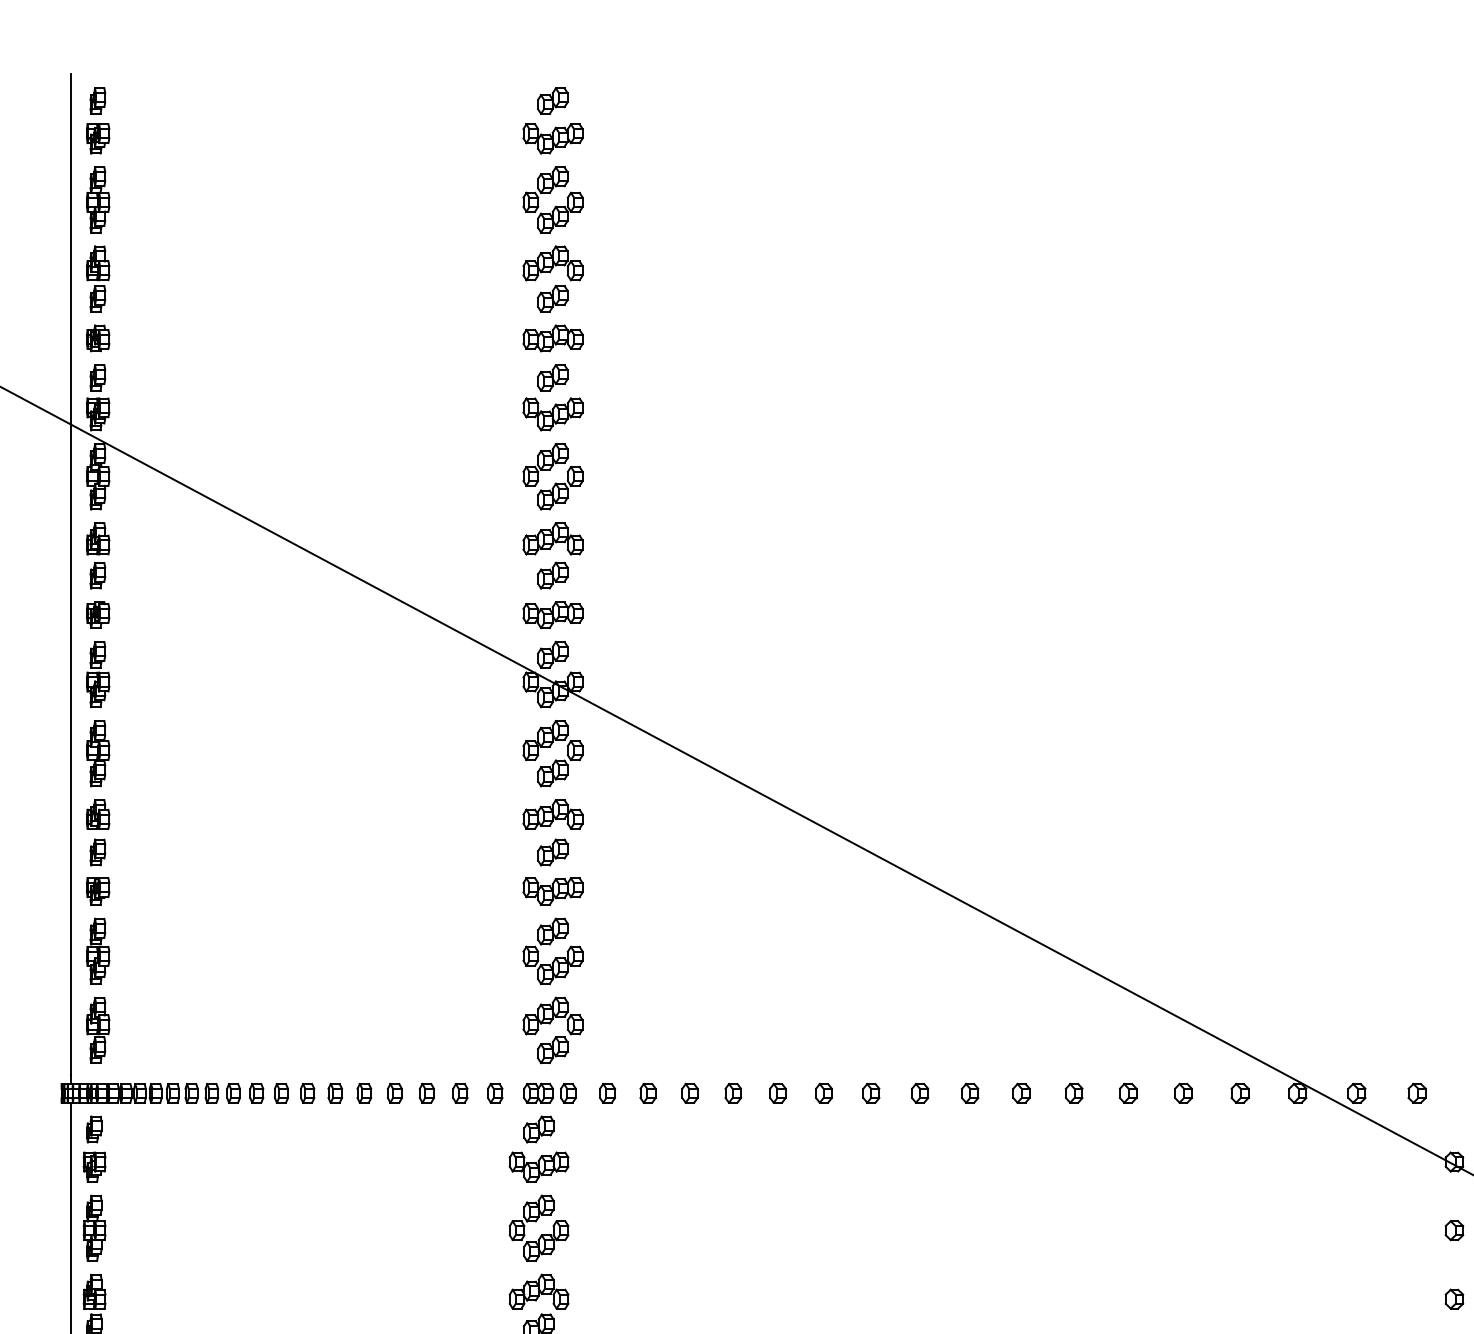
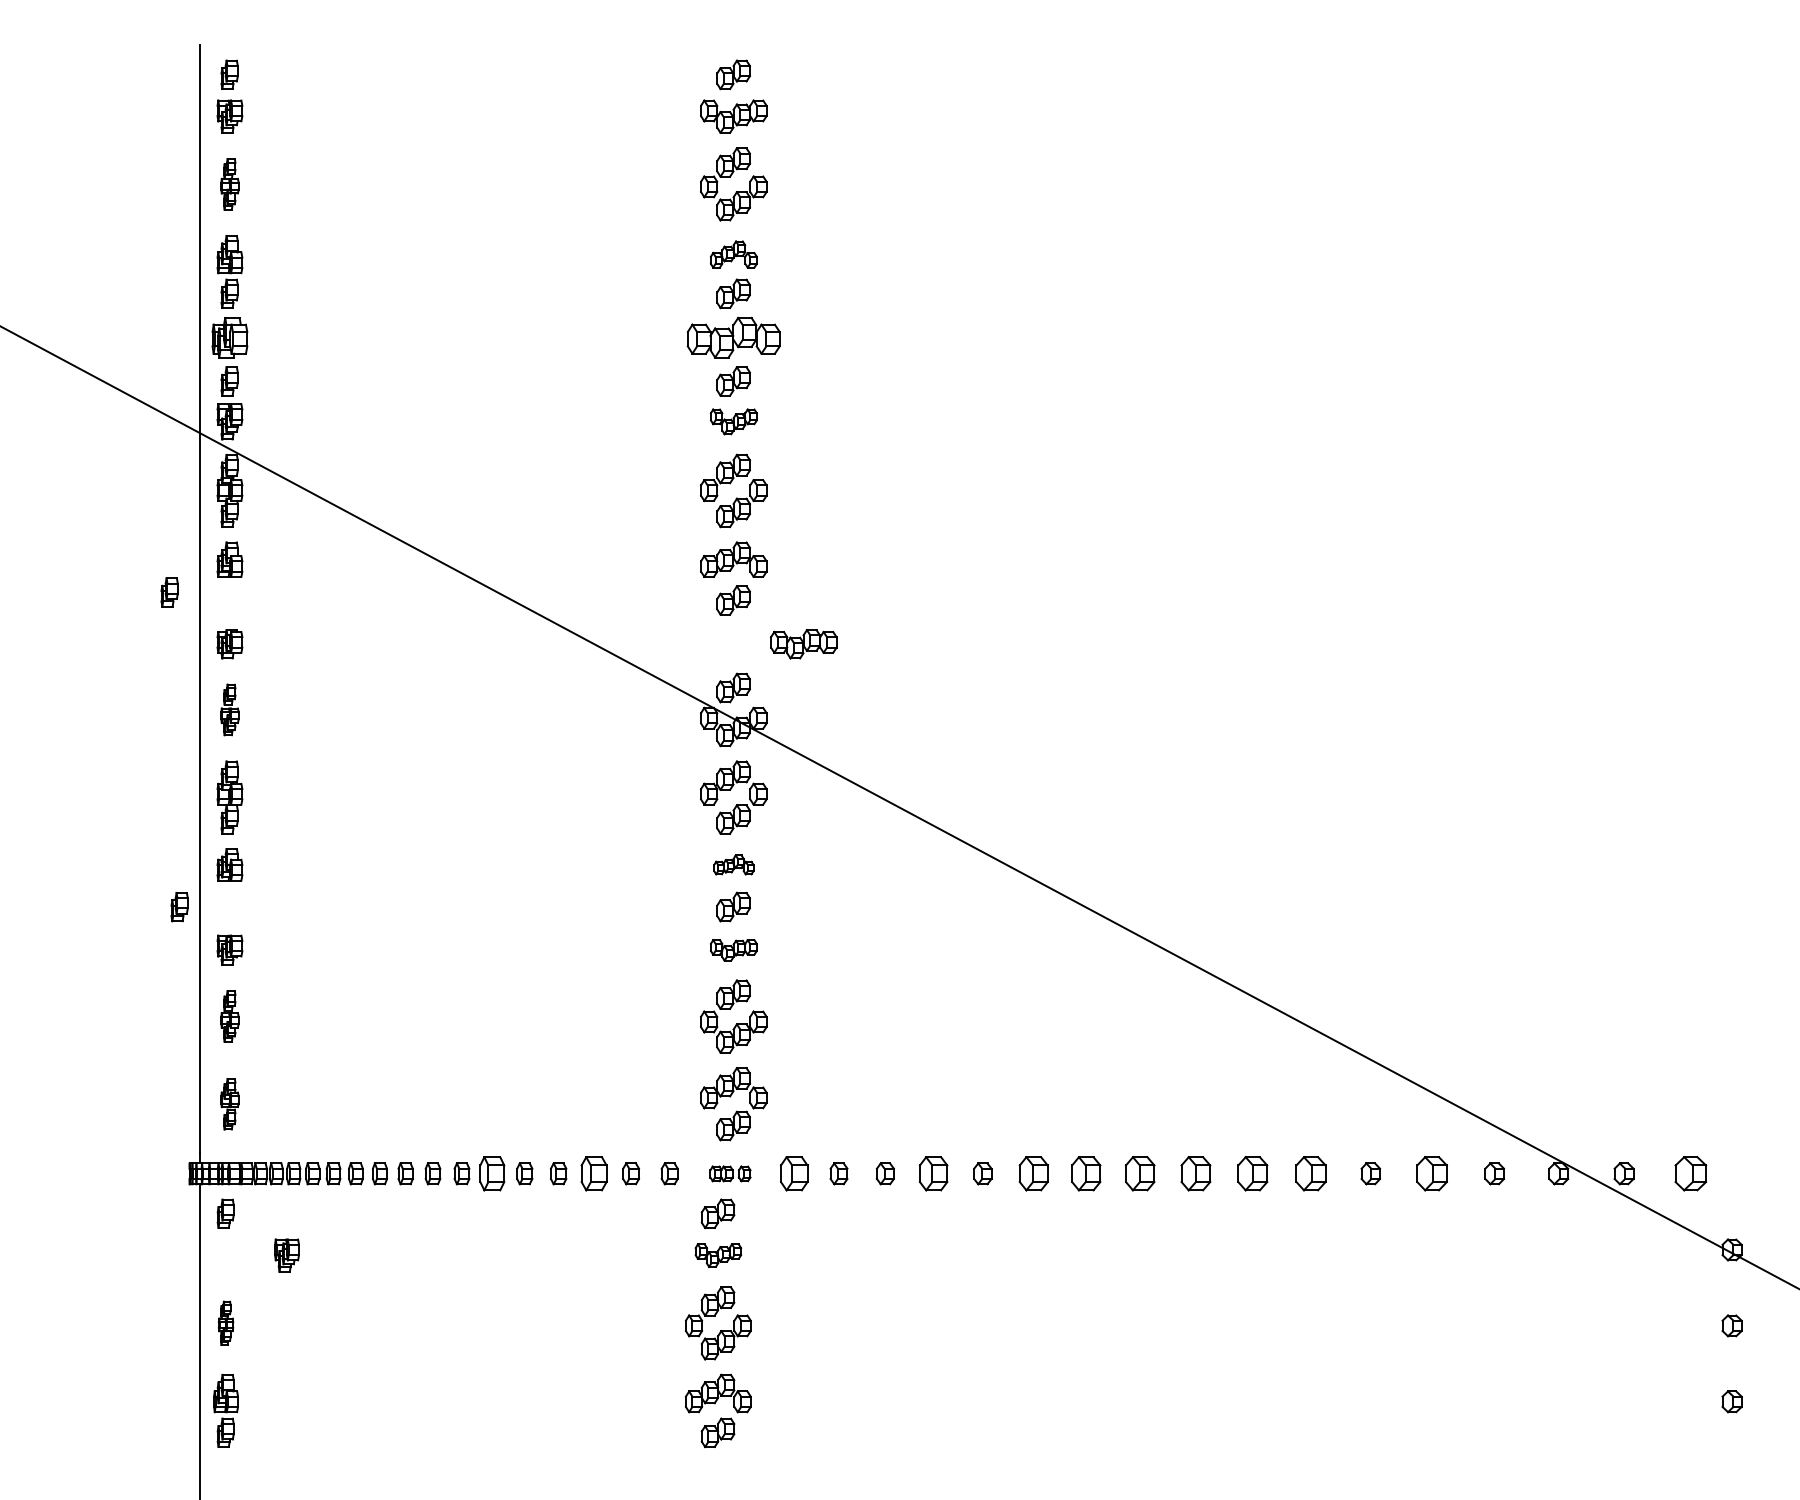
part: (97, 200) -> (229, 184), size x0.7
part: (552, 263) -> (733, 254), size x0.7
part: (97, 338) -> (229, 337), size x1.4
part: (552, 338) -> (733, 337), size x1.4
part: (552, 414) -> (733, 421), size x0.7
part: (97, 575) -> (169, 592), moved
part: (552, 615) -> (803, 644), moved
part: (97, 674) -> (229, 709), size x0.7
part: (552, 814) -> (733, 864), size x0.6
part: (97, 852) -> (179, 907), moved
part: (552, 891) -> (733, 950), size x0.7
part: (97, 951) -> (229, 1016), size x0.7
part: (97, 1030) -> (229, 1104), size x0.7
part: (335, 1093) -> (492, 1173), size x1.6
part: (426, 1093) -> (593, 1173), size x1.6
part: (550, 1093) -> (730, 1173), size x0.7
part: (606, 1093) -> (793, 1173), size x1.6
part: (732, 1093) -> (932, 1173), size x1.6
part: (823, 1093) -> (1033, 1173), size x1.6
part: (871, 1093) -> (1086, 1173), size x1.6
part: (920, 1093) -> (1140, 1173), size x1.6
part: (969, 1093) -> (1195, 1173), size x1.6
part: (1021, 1093) -> (1252, 1173), size x1.6
part: (1073, 1093) -> (1310, 1173), size x1.6
part: (1183, 1093) -> (1431, 1173), size x1.6
part: (1416, 1093) -> (1690, 1173), size x1.6
part: (94, 1167) -> (286, 1255), moved
part: (539, 1167) -> (718, 1255), size x0.7
part: (94, 1228) -> (225, 1323), size x0.6

